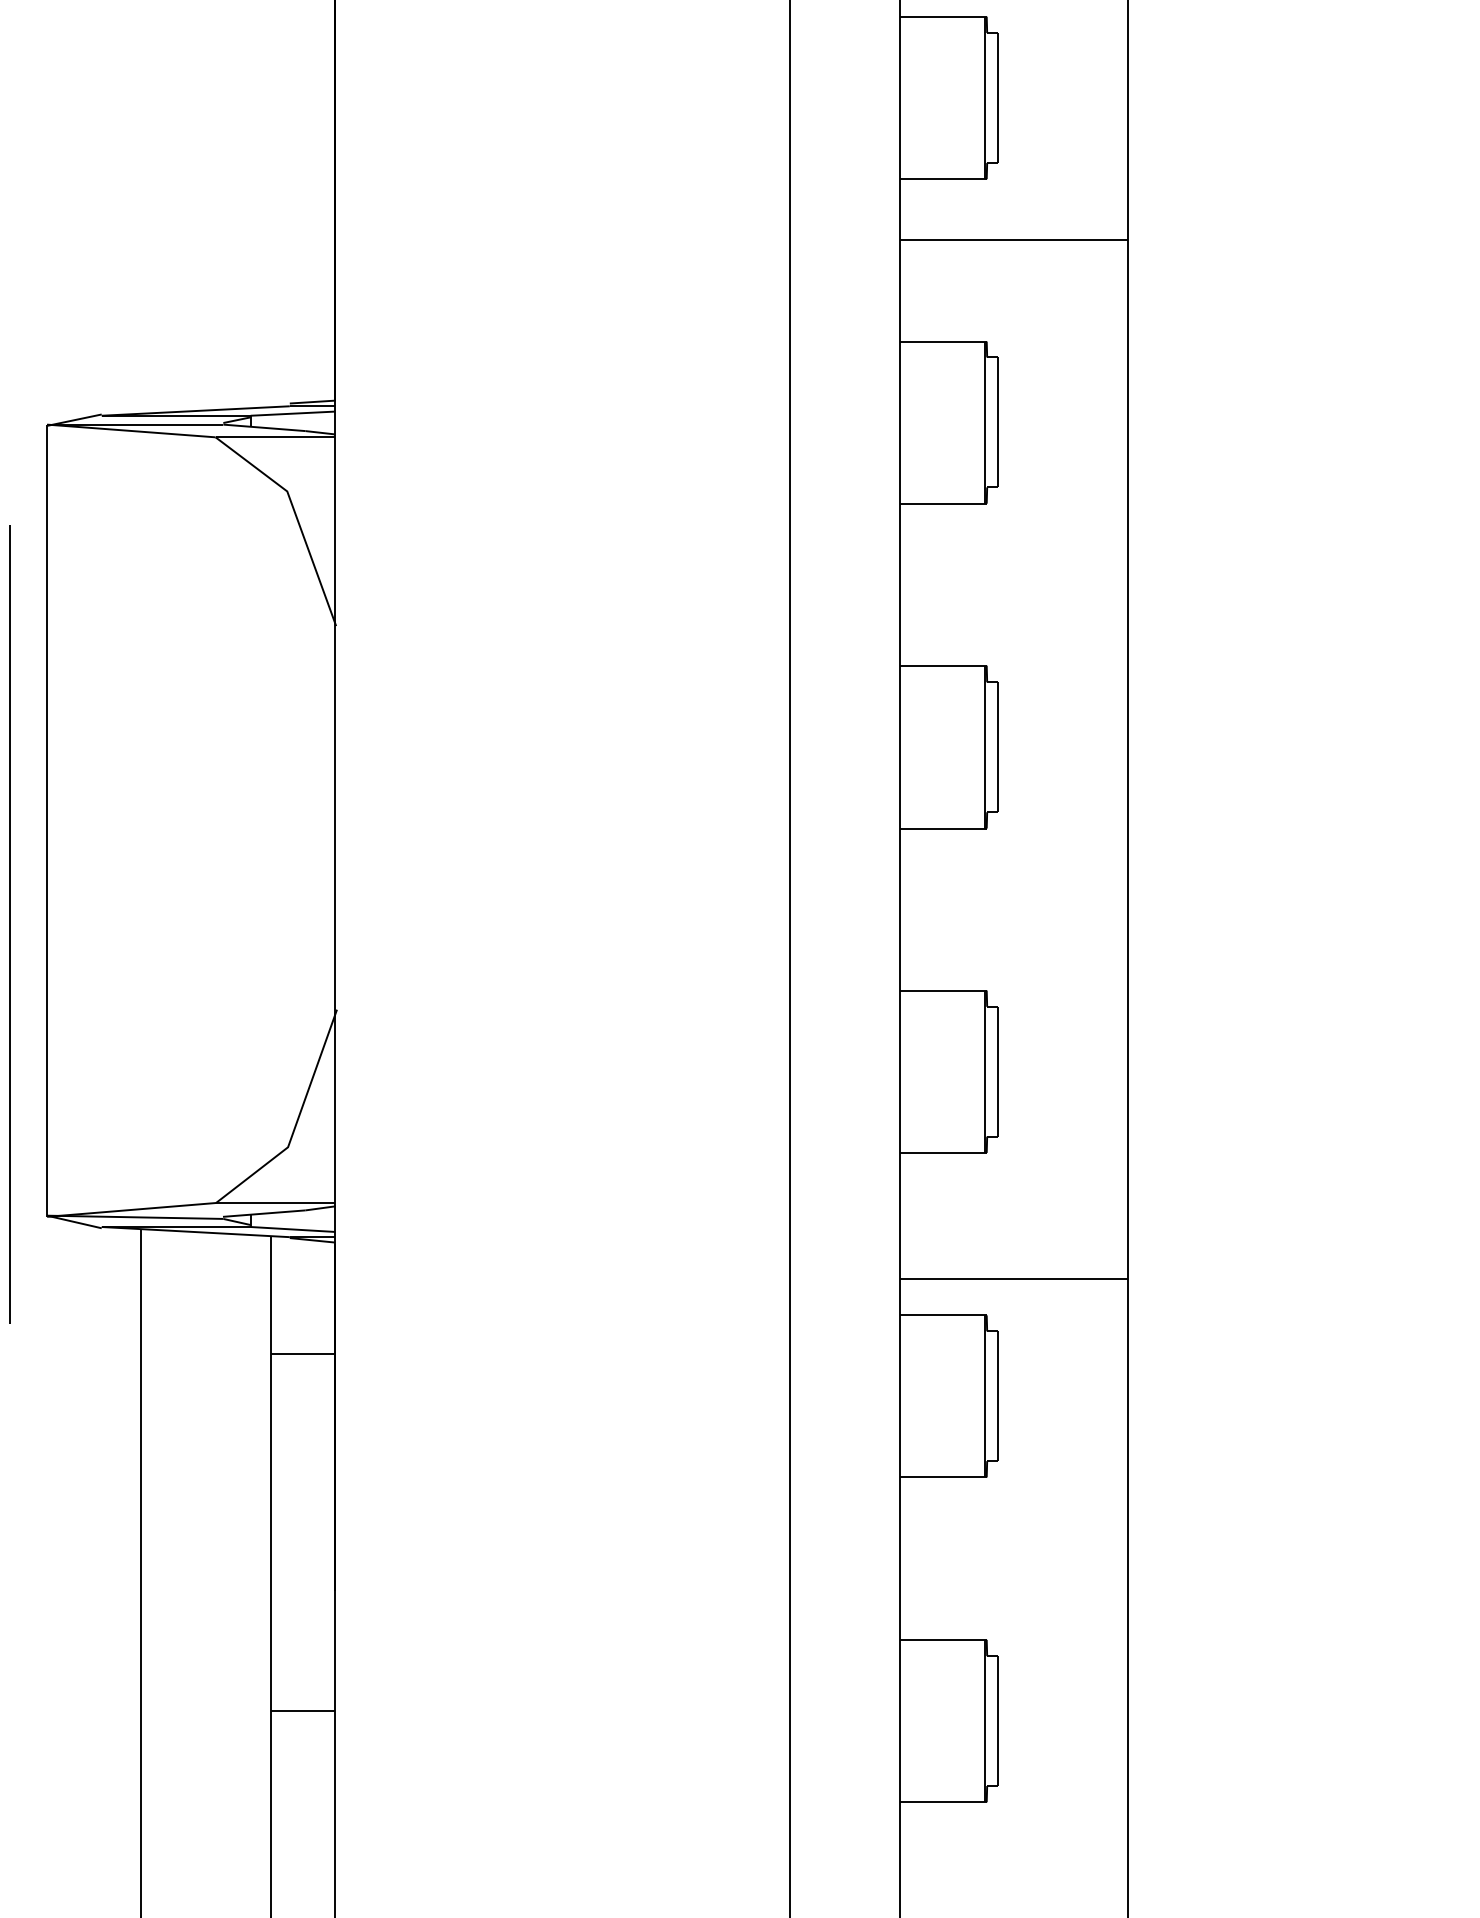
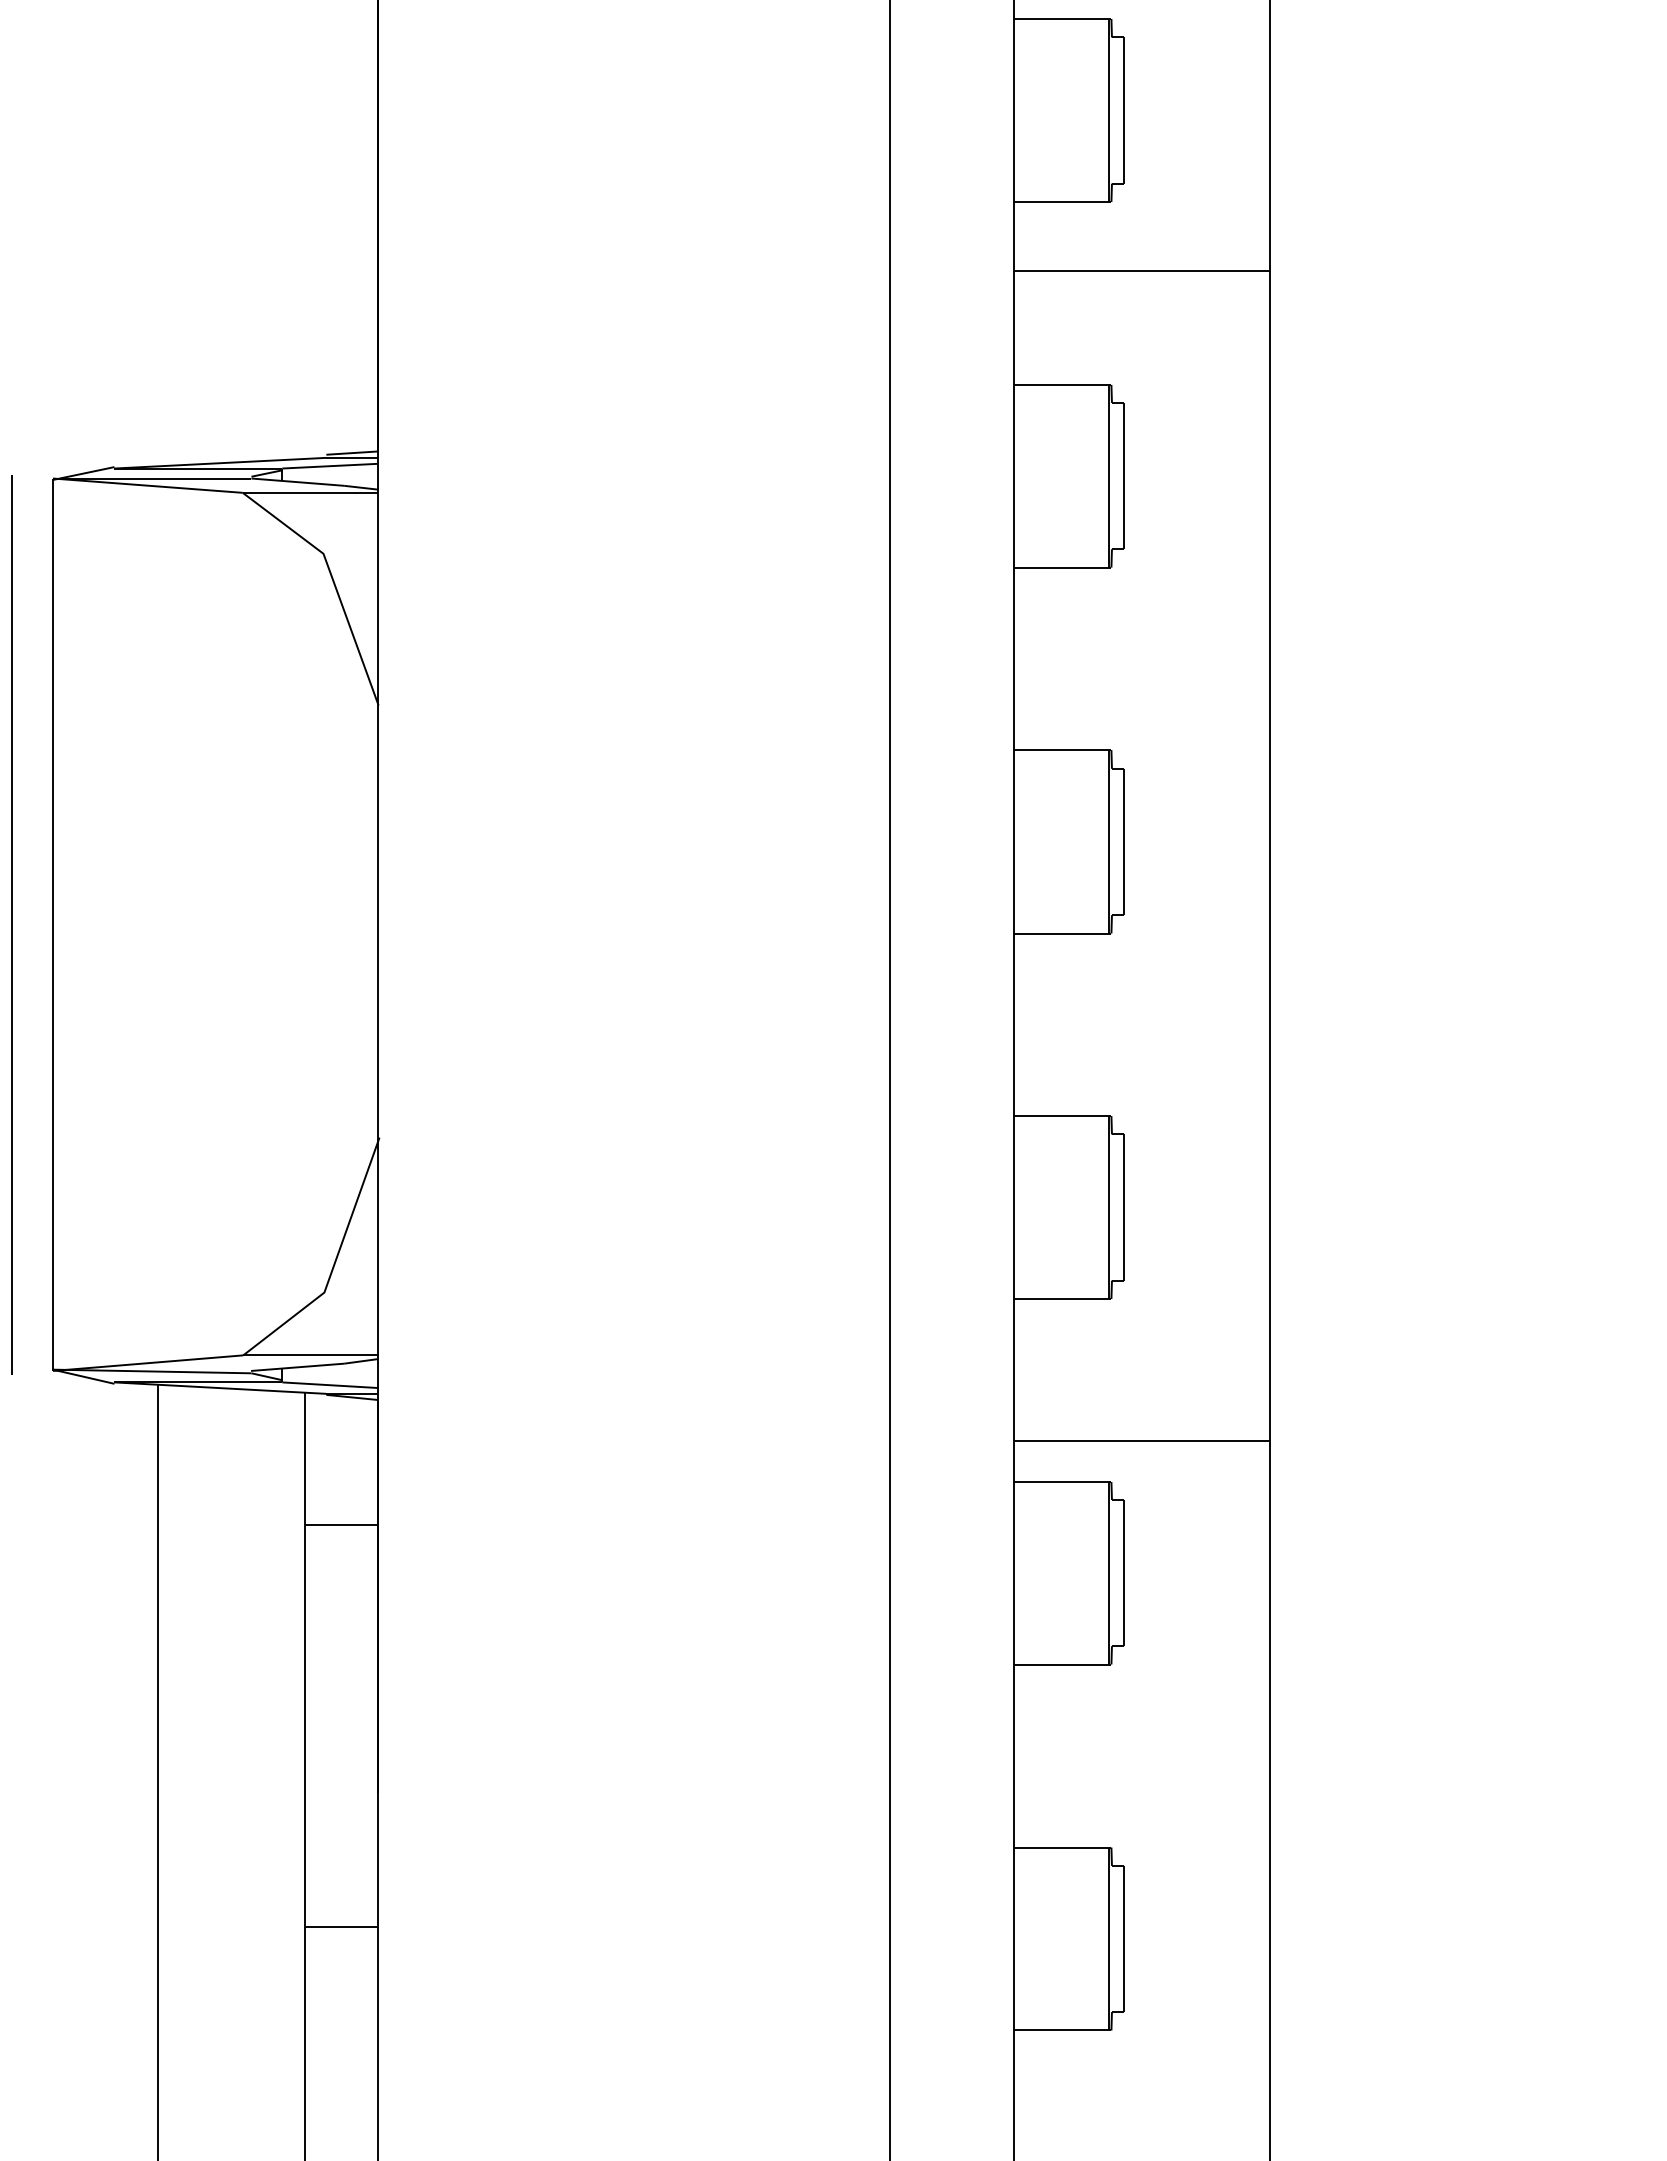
line: (10, 924) -> (11, 924), moved

